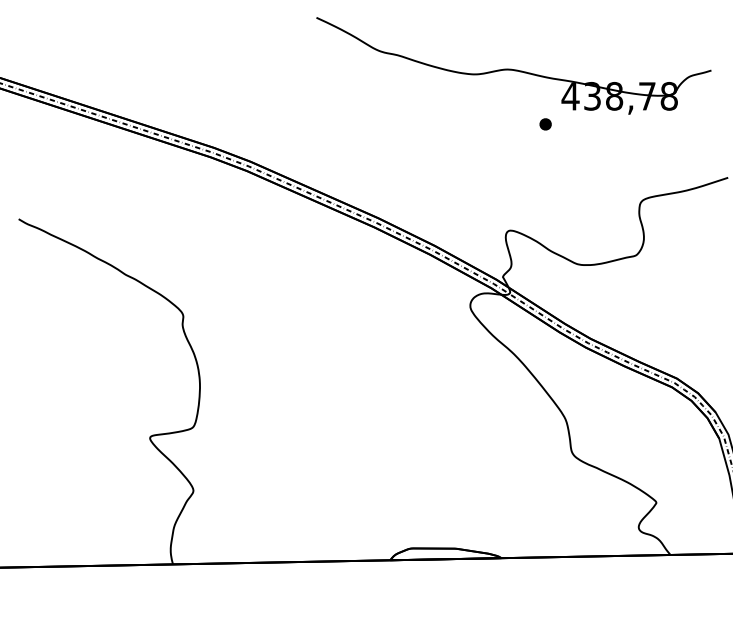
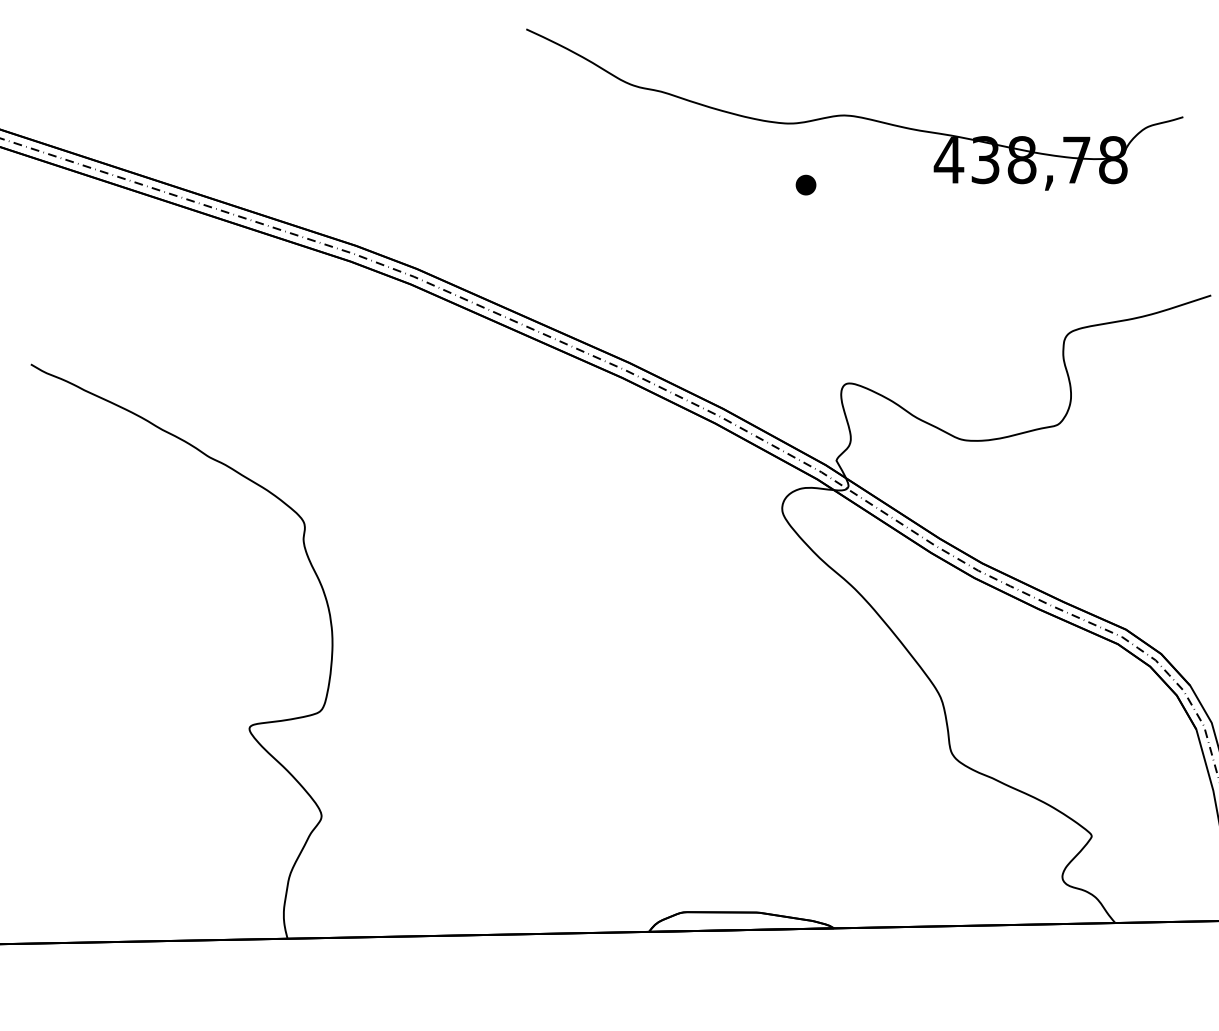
part: (545, 124) -> (805, 185), moved

